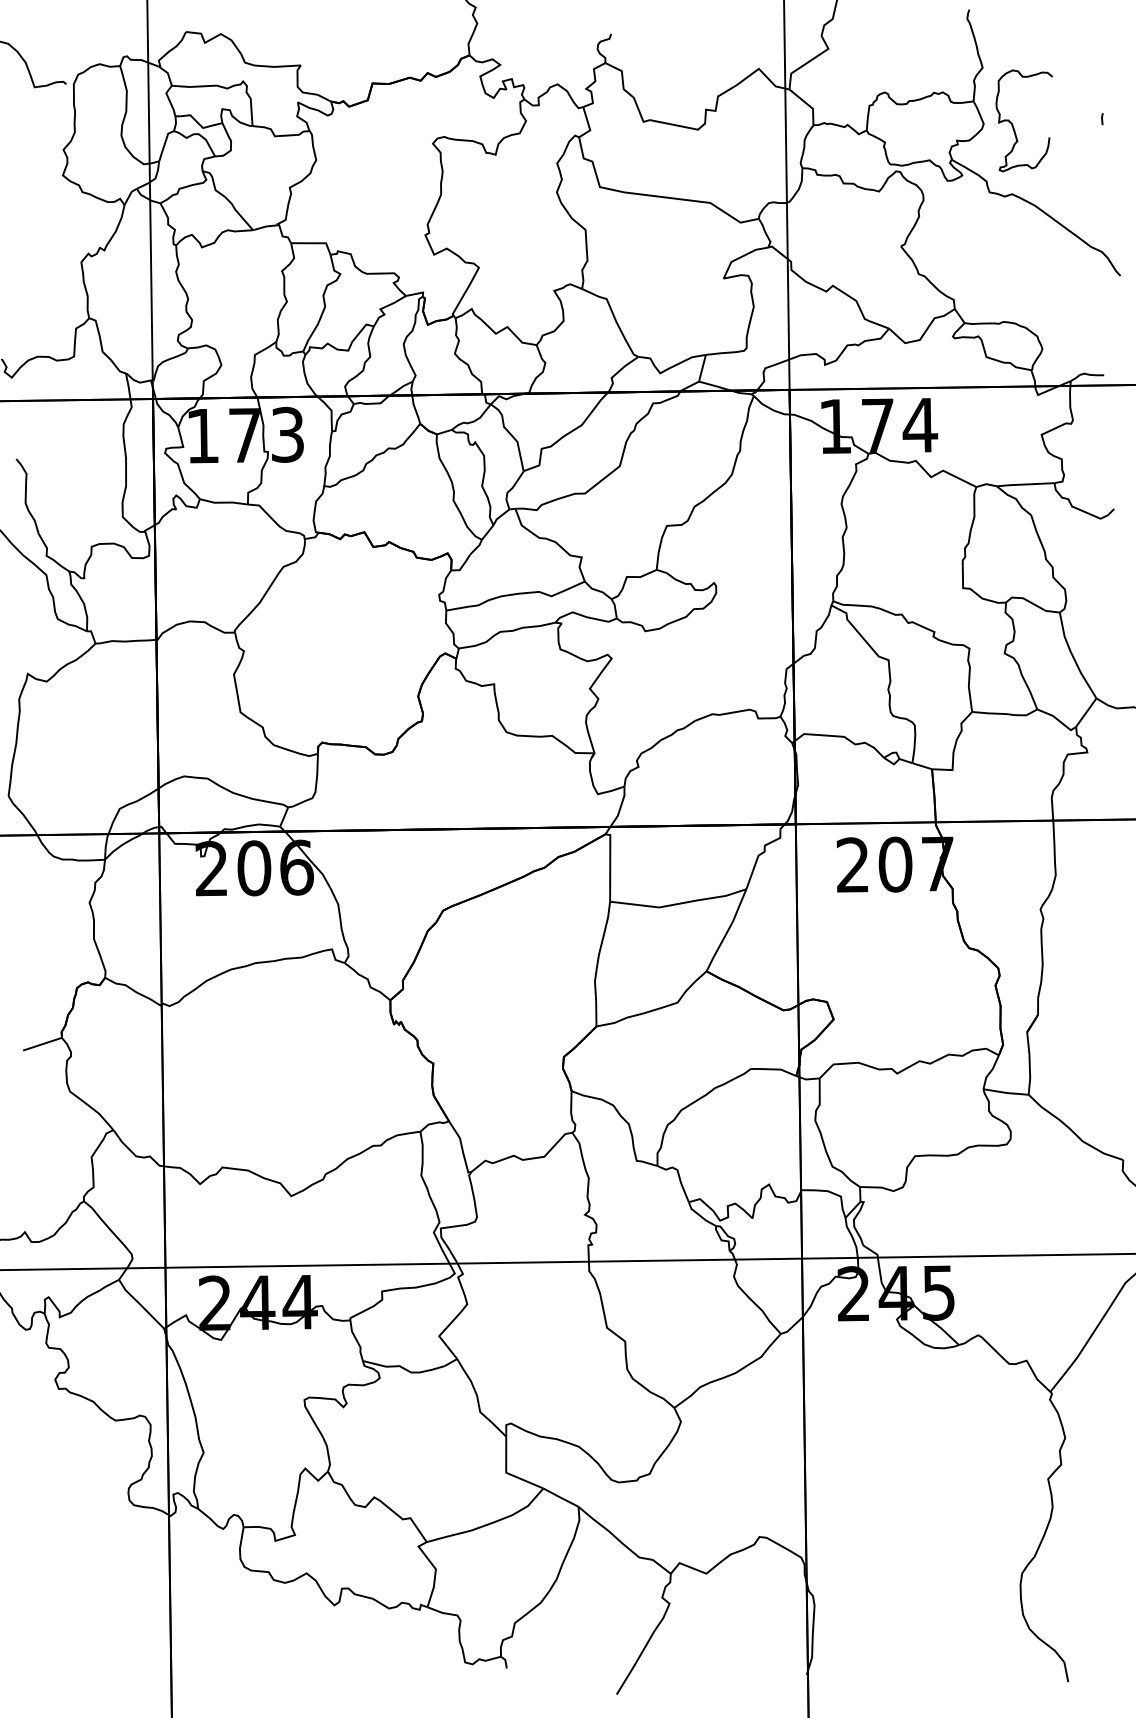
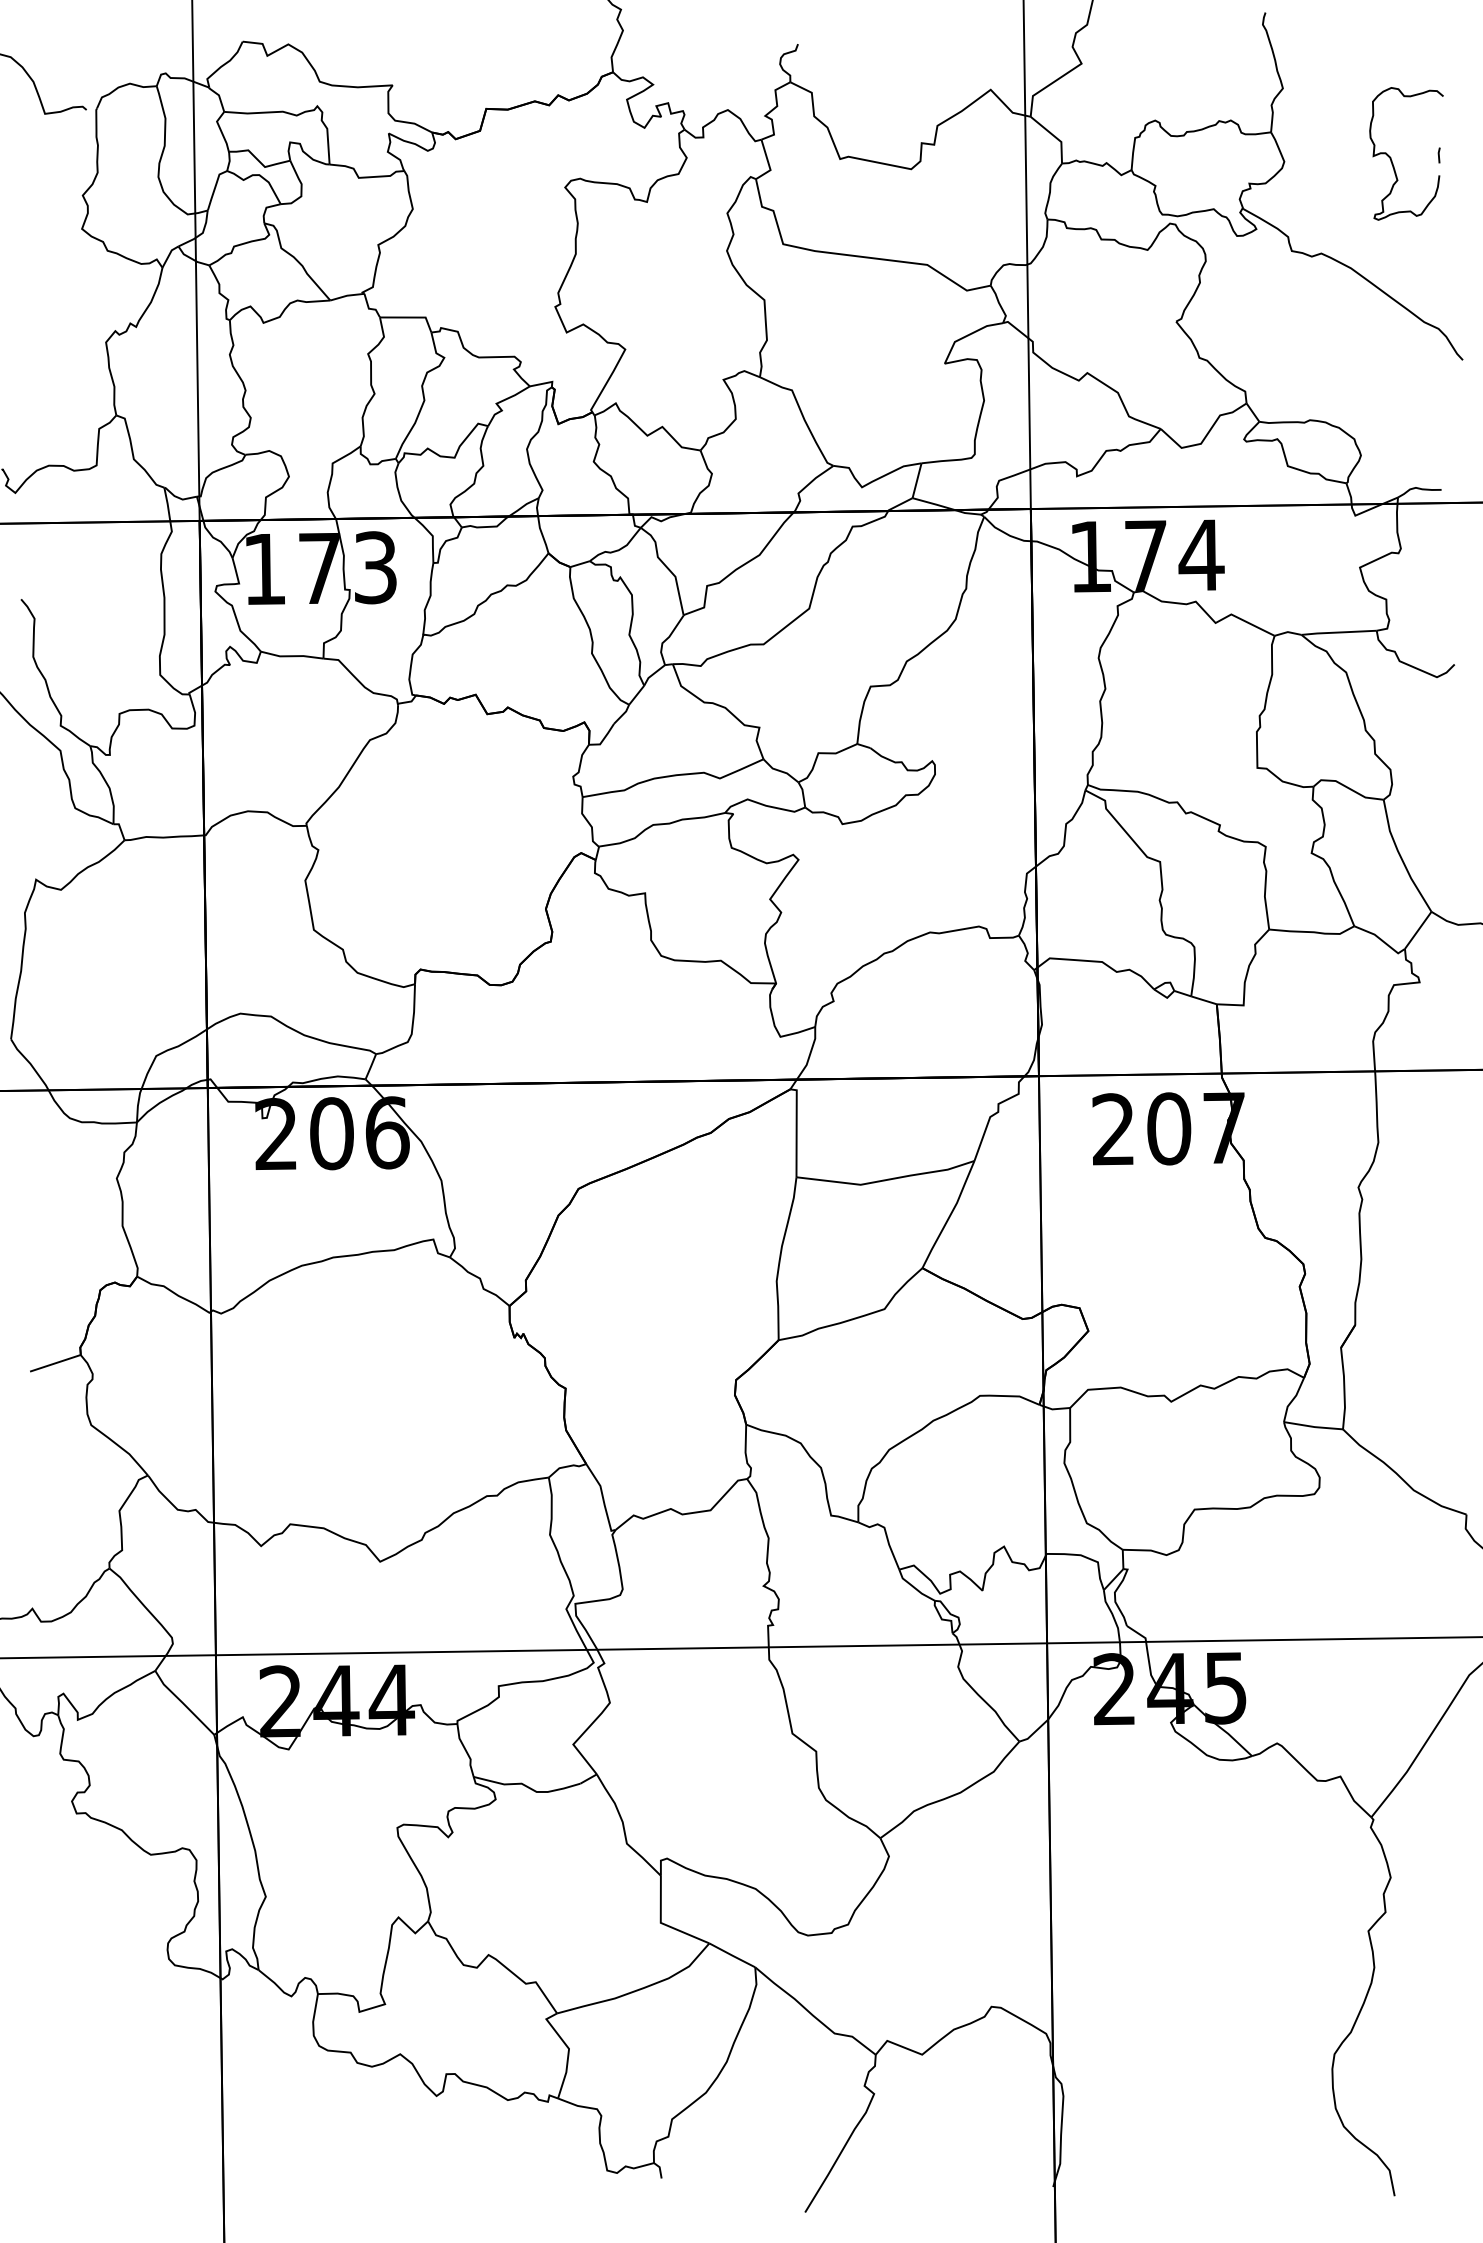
curve: (1013, 124) -> (1392, 158), moved

